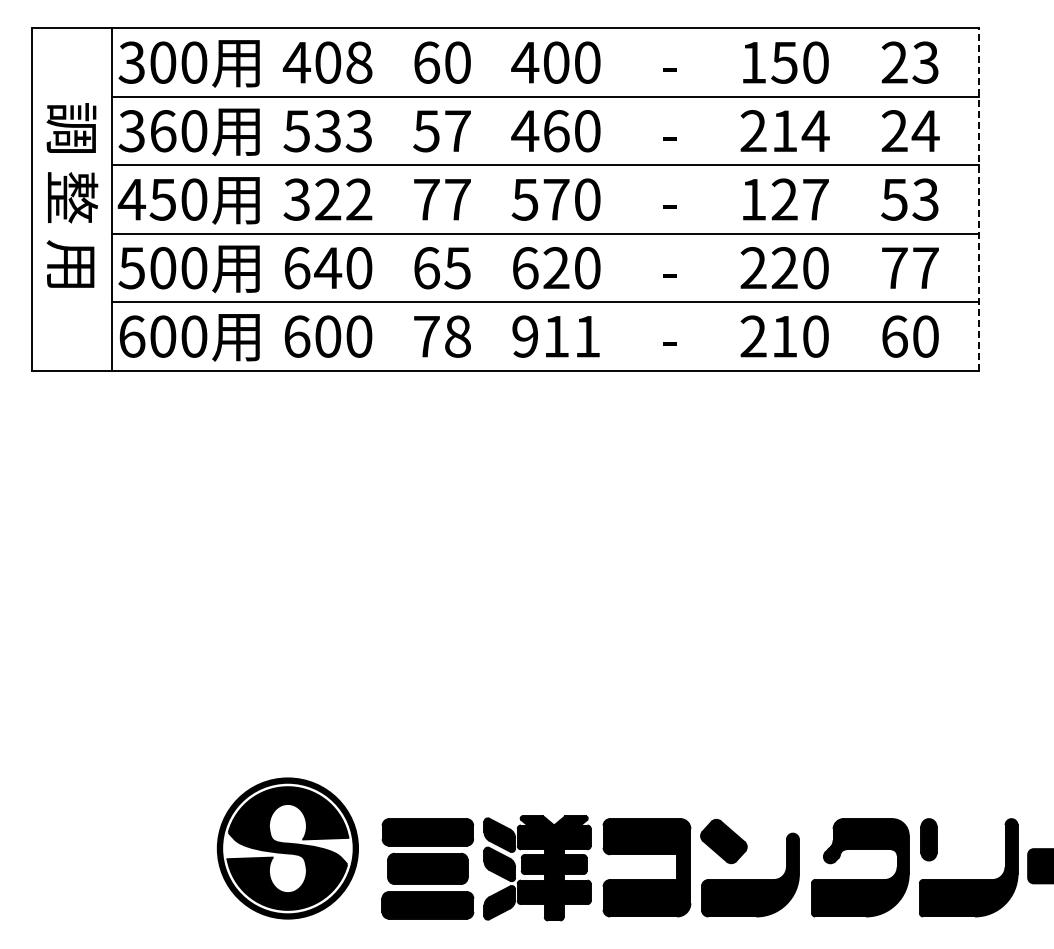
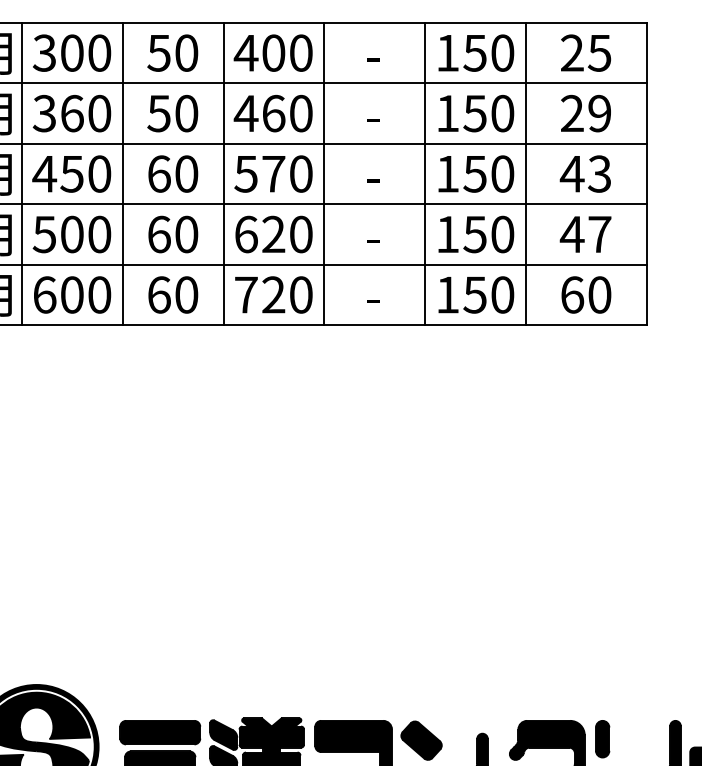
text: (327, 62) -> (71, 52), 408 -> 300
text: (426, 62) -> (159, 52), 60 -> 50
text: (925, 62) -> (599, 52), 23 -> 25
text: (327, 131) -> (71, 113), 533 -> 360
text: (457, 131) -> (186, 113), 57 -> 50
text: (784, 131) -> (475, 113), 214 -> 150
text: (925, 131) -> (599, 113), 24 -> 29
line: (271, 199) -> (22, 173), added
text: (327, 199) -> (71, 173), 322 -> 450
line: (385, 199) -> (122, 173), added
text: (442, 199) -> (173, 173), 77 -> 60
line: (499, 199) -> (223, 173), added
line: (613, 199) -> (324, 173), added
line: (727, 199) -> (424, 173), added
text: (799, 199) -> (488, 173), 127 -> 150
line: (841, 199) -> (525, 173), added
text: (894, 199) -> (572, 173), 53 -> 43
line: (978, 199) -> (646, 173), dashed -> solid
text: (894, 267) -> (572, 233), 77 -> 47
text: (312, 268) -> (58, 234), 640 -> 500
text: (457, 268) -> (186, 234), 65 -> 60
text: (768, 268) -> (460, 234), 220 -> 150
text: (442, 336) -> (173, 294), 78 -> 60
text: (556, 336) -> (273, 294), 911 -> 720
text: (768, 336) -> (460, 294), 210 -> 150

